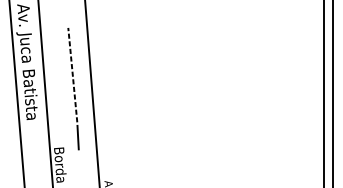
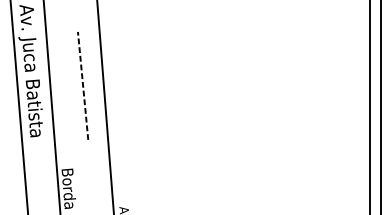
line: (78, 135) -> (89, 155), removed

